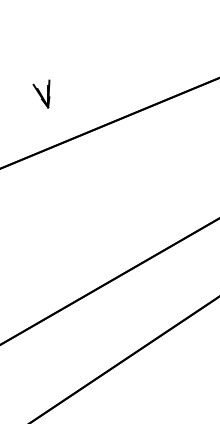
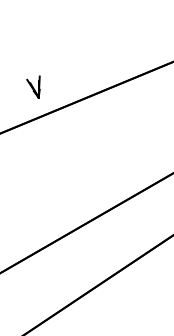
part: (41, 93) -> (33, 86), moved

